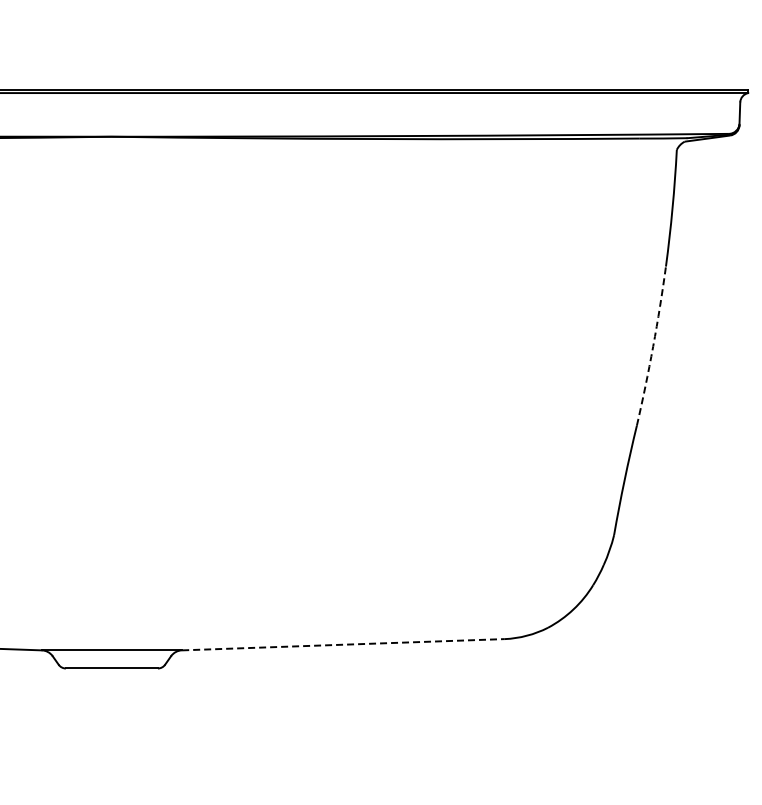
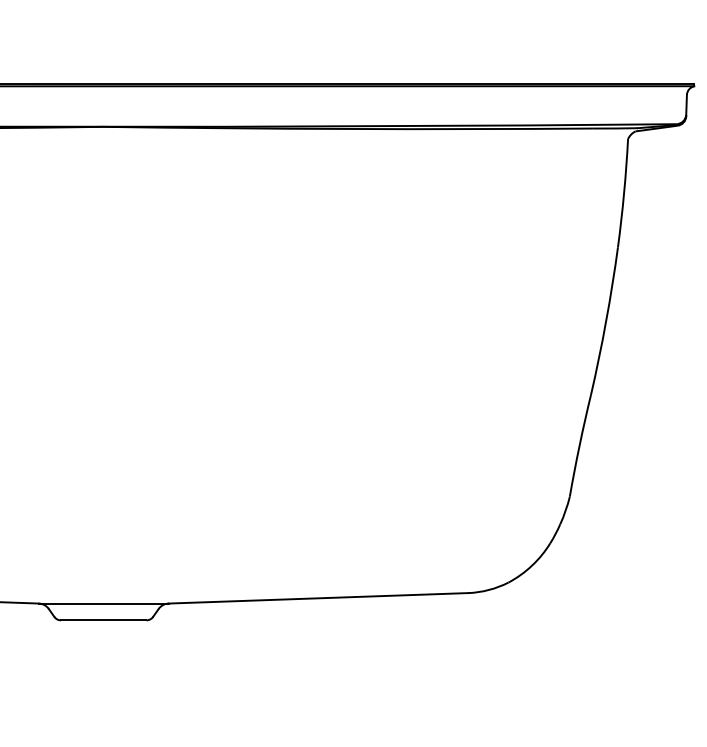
arc: (653, 346) -> (606, 321), dashed -> solid
line: (343, 644) -> (318, 598), dashed -> solid

